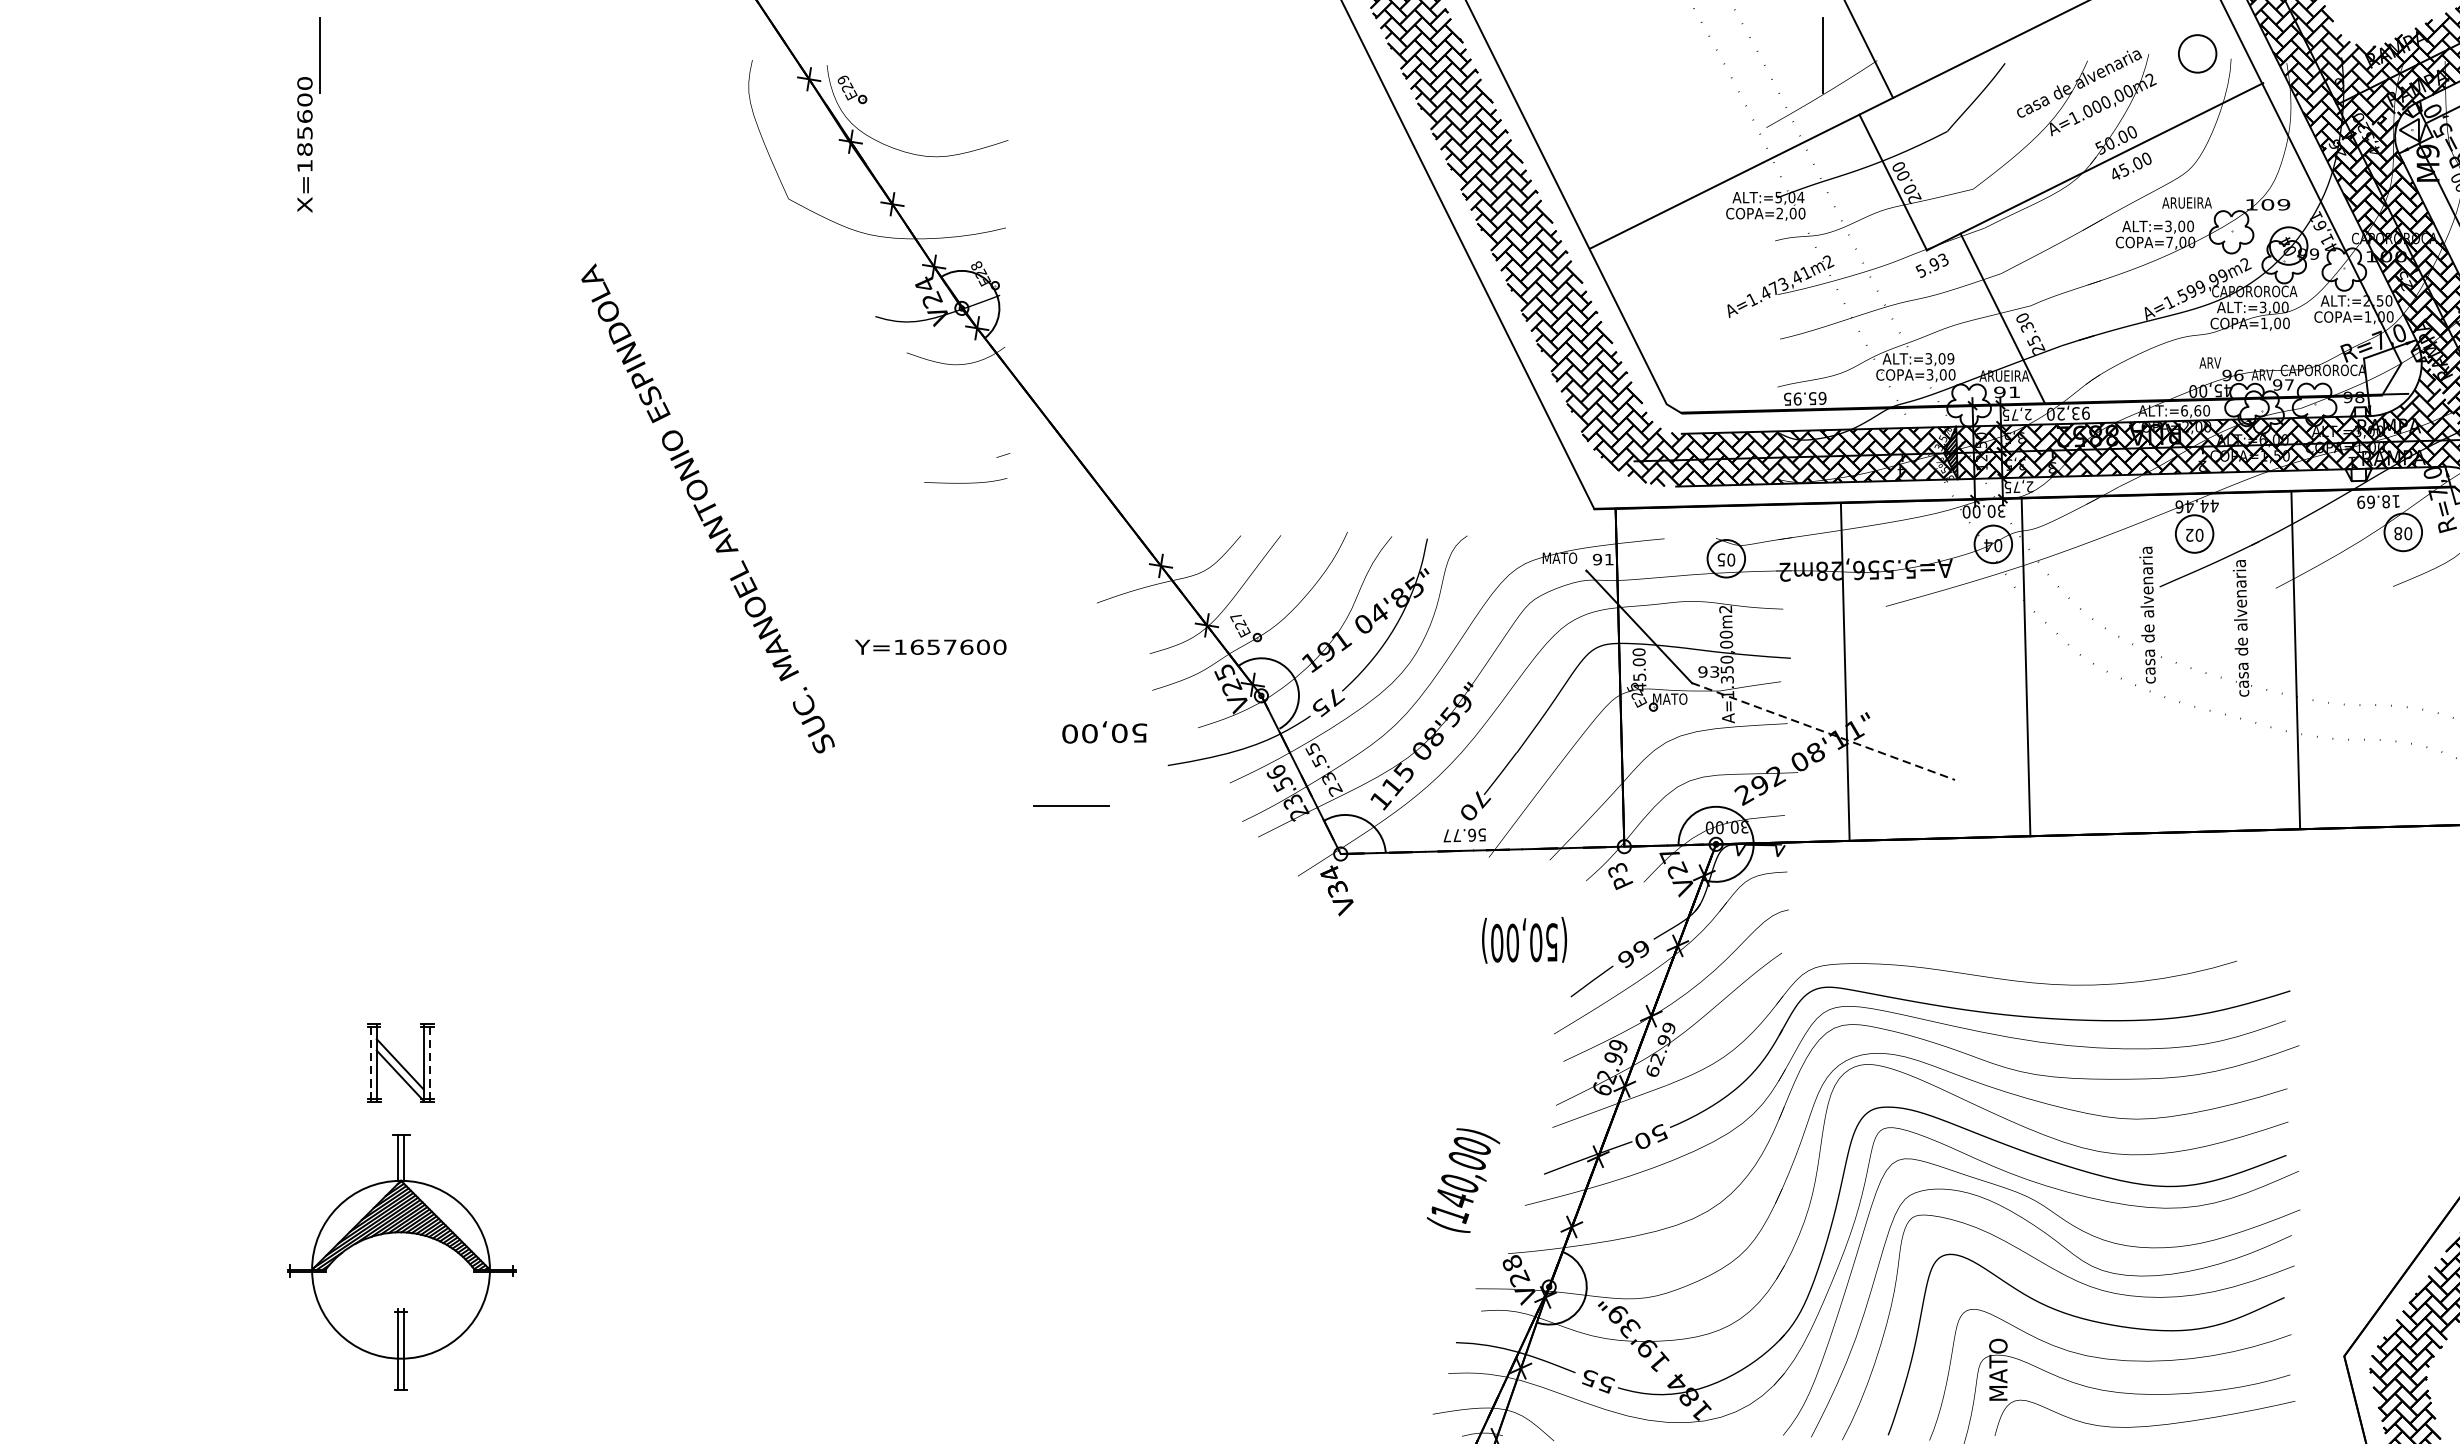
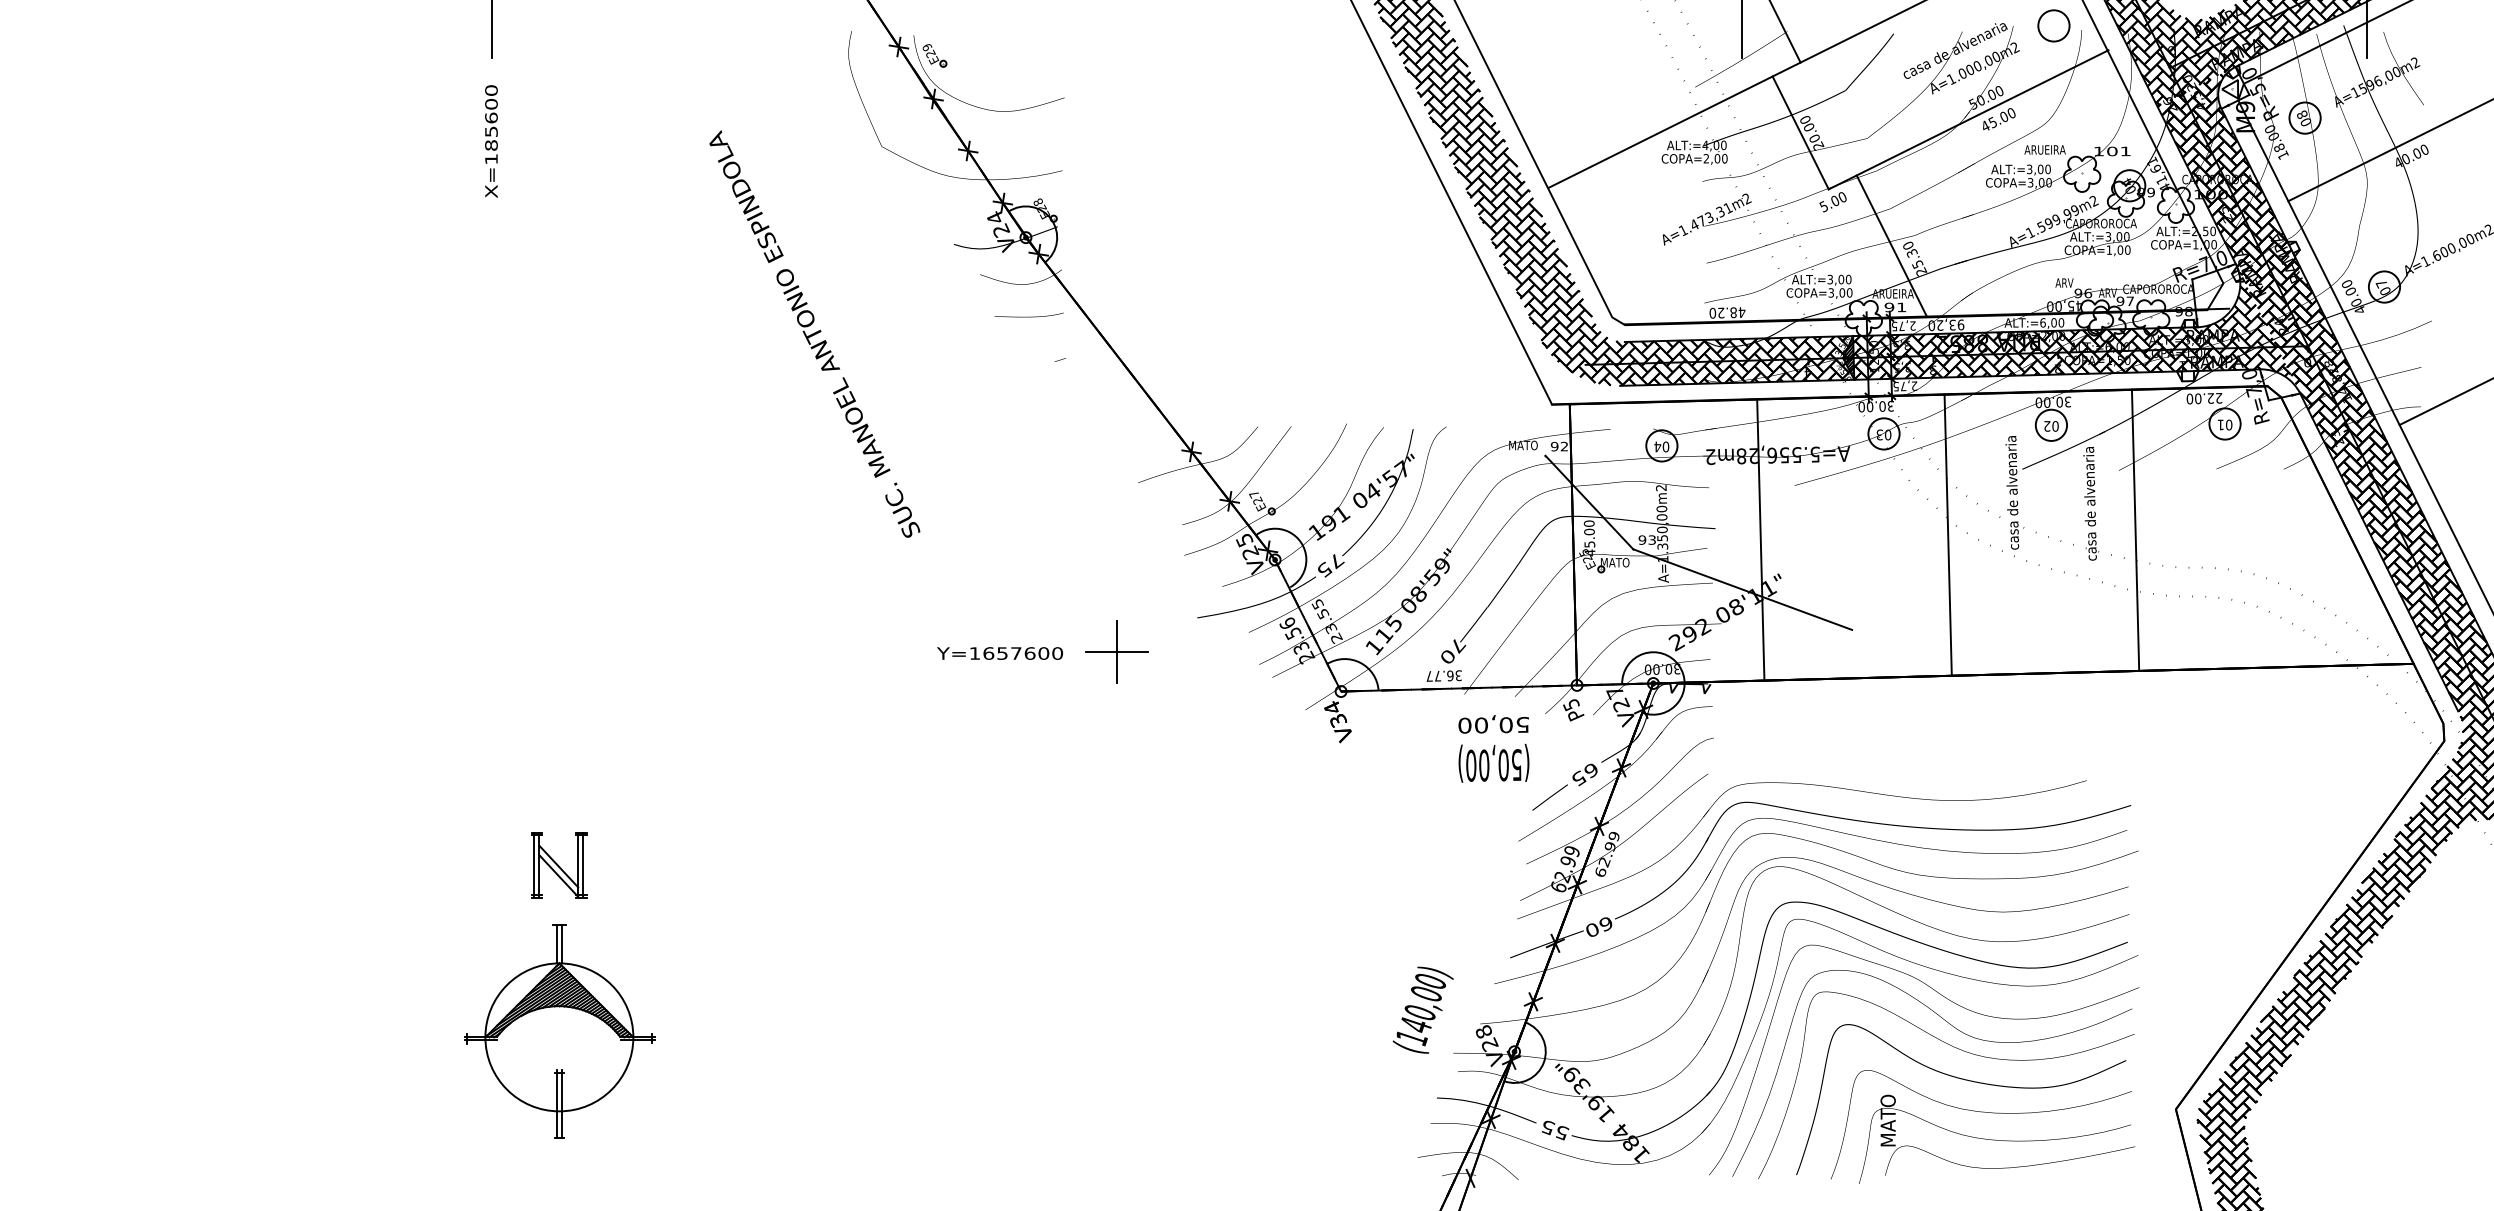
text: (304, 144) -> (491, 141), moved
text: (1789, 197) -> (1714, 145), ALT:=5,04 -> ALT:=4,00
text: (2283, 204) -> (2125, 151), 109 -> 101
text: (2169, 242) -> (2030, 182), COPA=7,00 -> COPA=3,00
text: (1938, 262) -> (1838, 199), 5.93 -> 5.00
text: (1796, 276) -> (1720, 211), A=1.473,41m2 -> A=1.473,31m2
text: (1950, 358) -> (1848, 279), ALT:=3,09 -> ALT:=3,00
text: (1805, 398) -> (1727, 312), 65.95 -> 48.20
text: (2197, 410) -> (2053, 322), ALT:=6,60 -> ALT:=6,00
curve: (964, 482) -> (1028, 316), moved
text: (2378, 501) -> (2204, 398), 18.69 -> 22.00
text: (2197, 506) -> (2053, 402), 44.46 -> 30.00
text: (707, 507) -> (814, 333), moved
text: (2397, 533) -> (2220, 424), 08 -> 01
text: (1987, 545) -> (1879, 434), 04 -> 03
text: (1608, 559) -> (1563, 446), 91 -> 92
text: (1721, 559) -> (1657, 446), 05 -> 04
text: (1407, 591) -> (1396, 473), 04'85" -> 04'57"
text: (930, 647) -> (999, 653), moved
line: (2025, 666) -> (1947, 534), moved
line: (1823, 731) -> (1742, 589), dashed -> solid
text: (1104, 732) -> (1493, 724), moved
line: (1071, 805) -> (1117, 651), added
text: (1481, 835) -> (1458, 676), 56.77 -> 36.77
text: (1615, 870) -> (1569, 705), P3 -> P5
text: (1627, 958) -> (1579, 778), 66 -> 65
line: (371, 1063) -> (534, 865), dashed -> solid
line: (430, 1063) -> (583, 865), dashed -> solid
text: (1659, 1132) -> (1606, 923), 50 -> 60
text: (1462, 1179) -> (1422, 1009), moved

